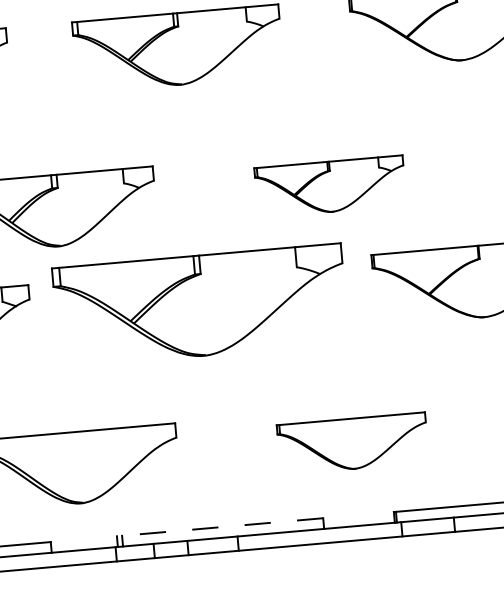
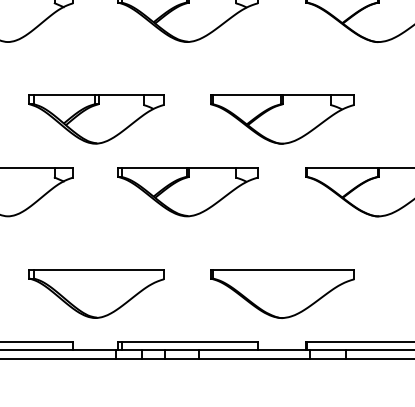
part: (330, 186) -> (282, 119), size x1.43
part: (200, 306) -> (187, 192), size x0.71
part: (353, 443) -> (282, 293), size x1.43
line: (219, 527) -> (187, 342), dashed -> solid

